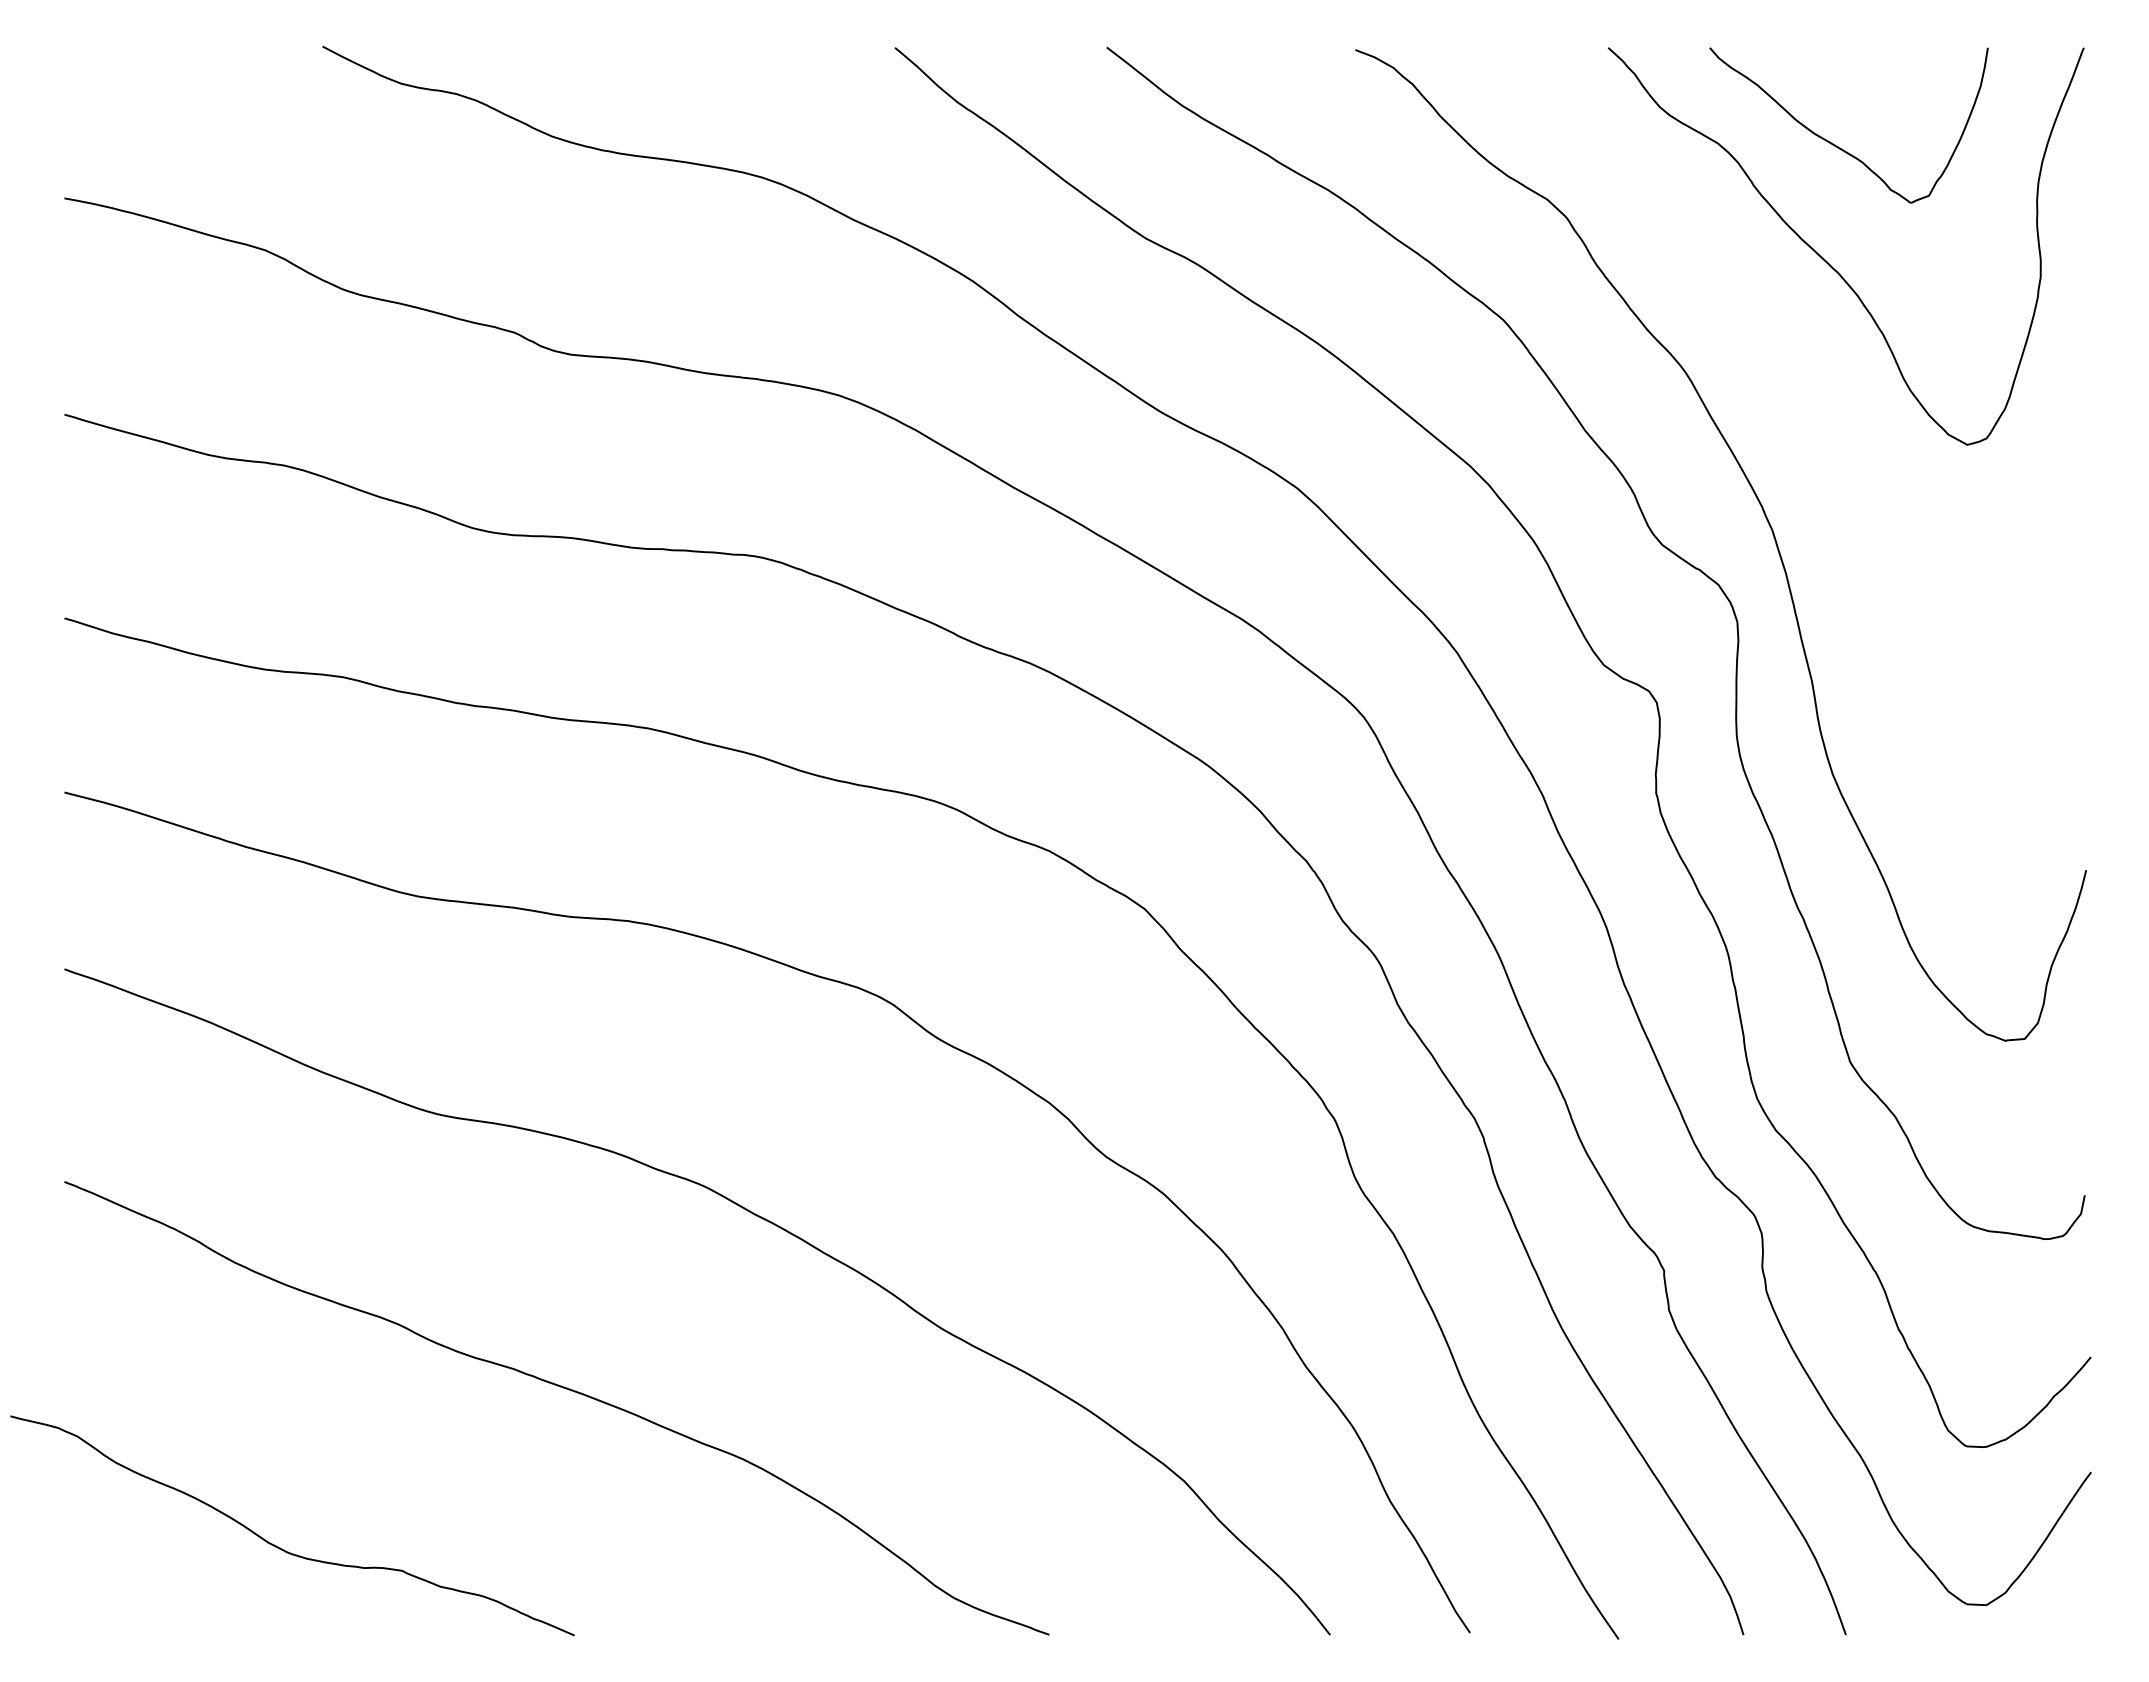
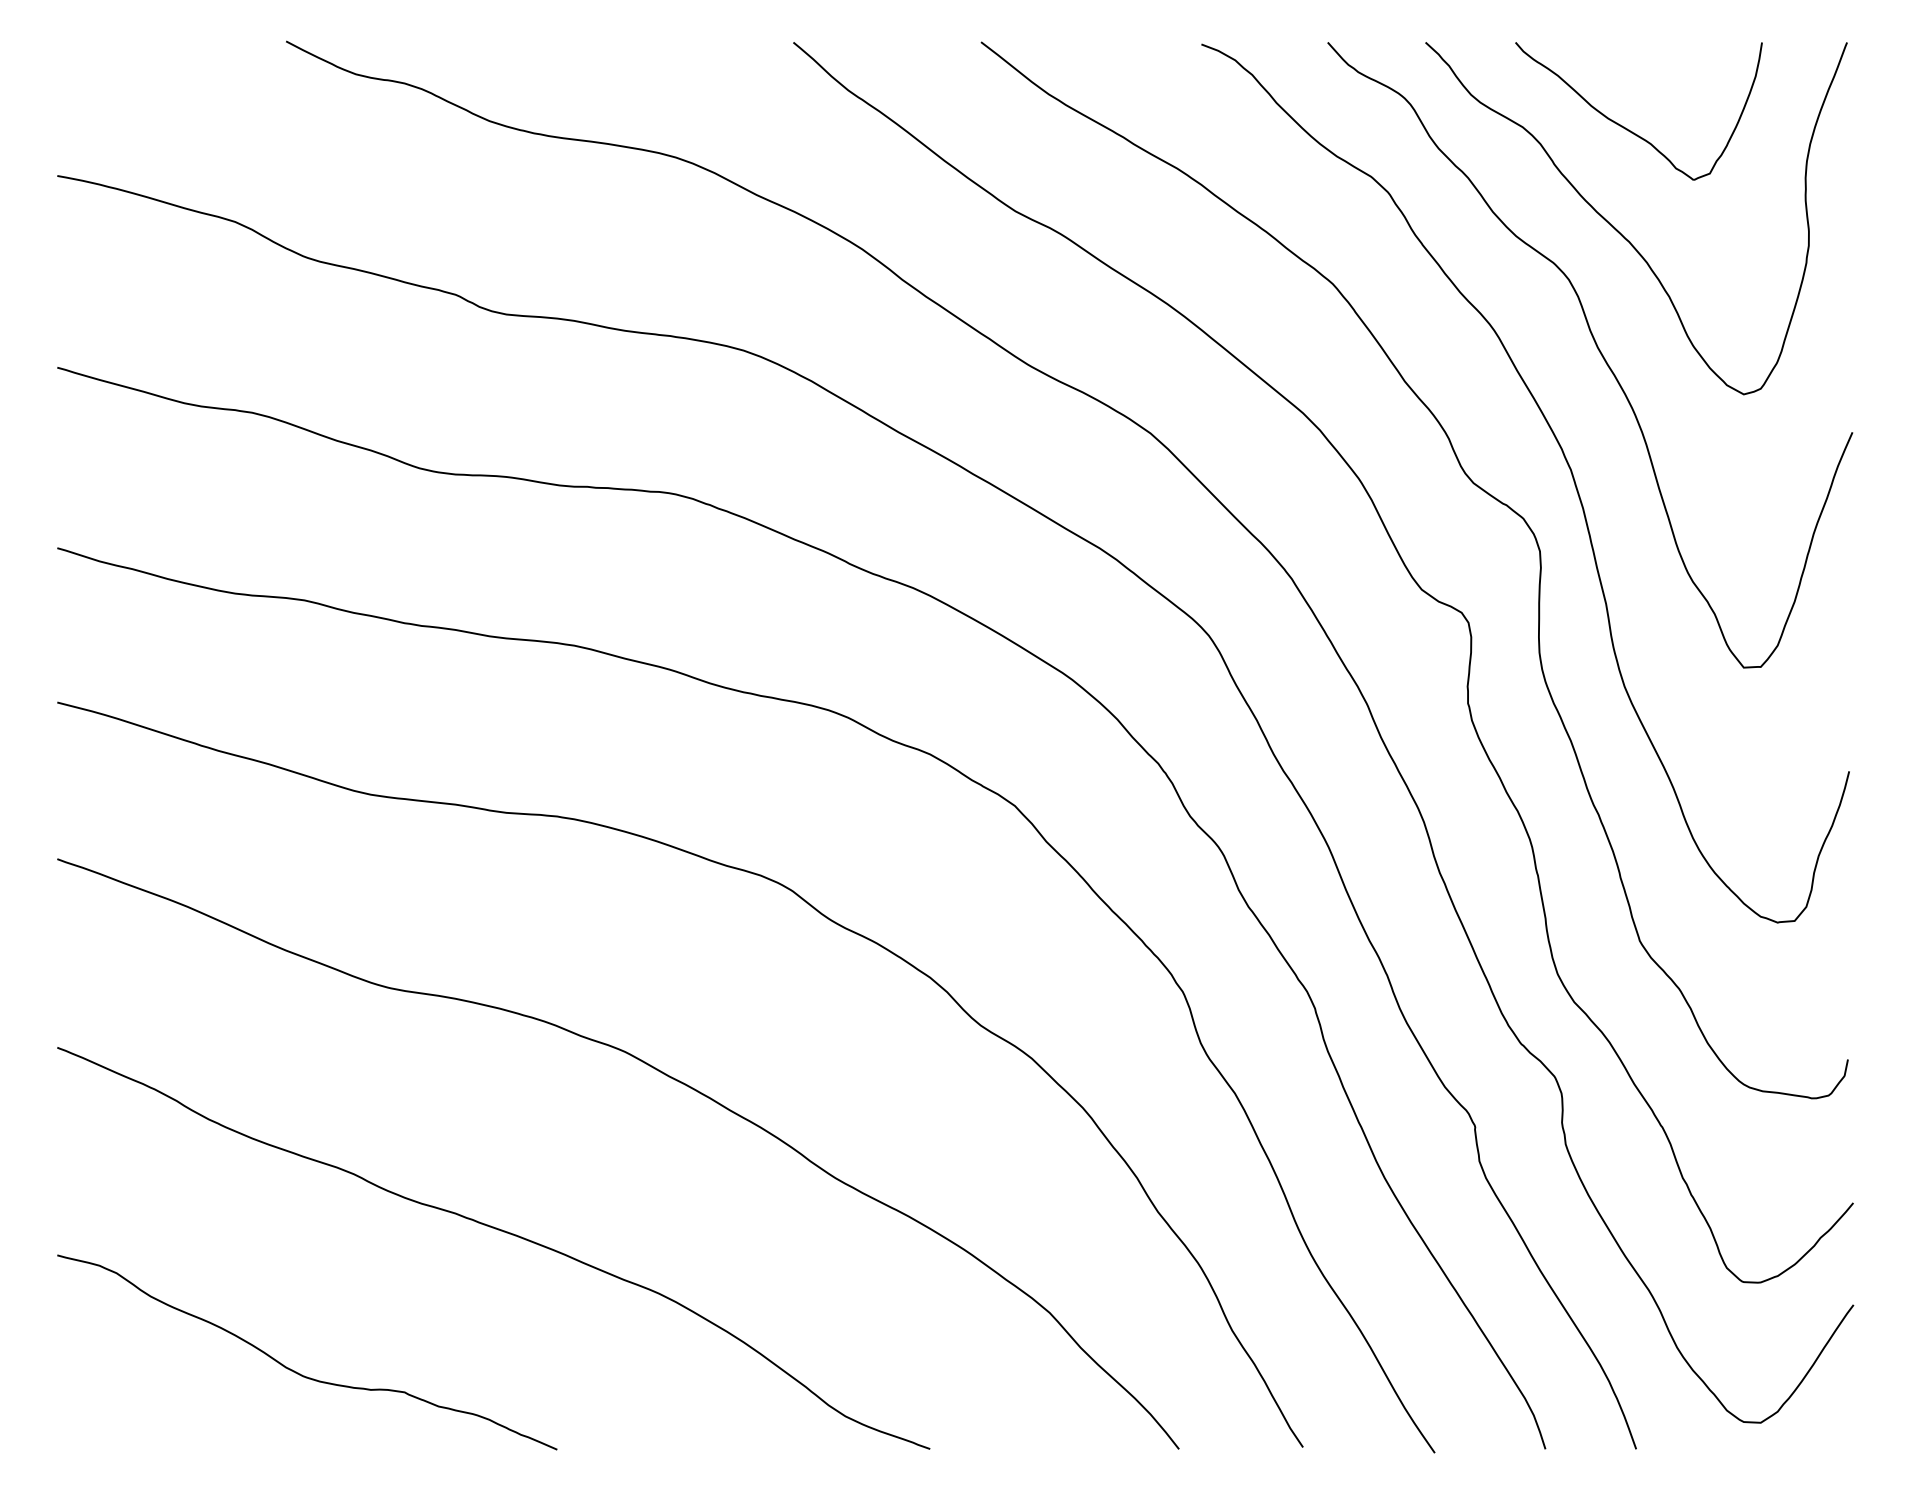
curve: (1803, 395) -> (1598, 350), added
curve: (280, 1547) -> (296, 1371), moved

